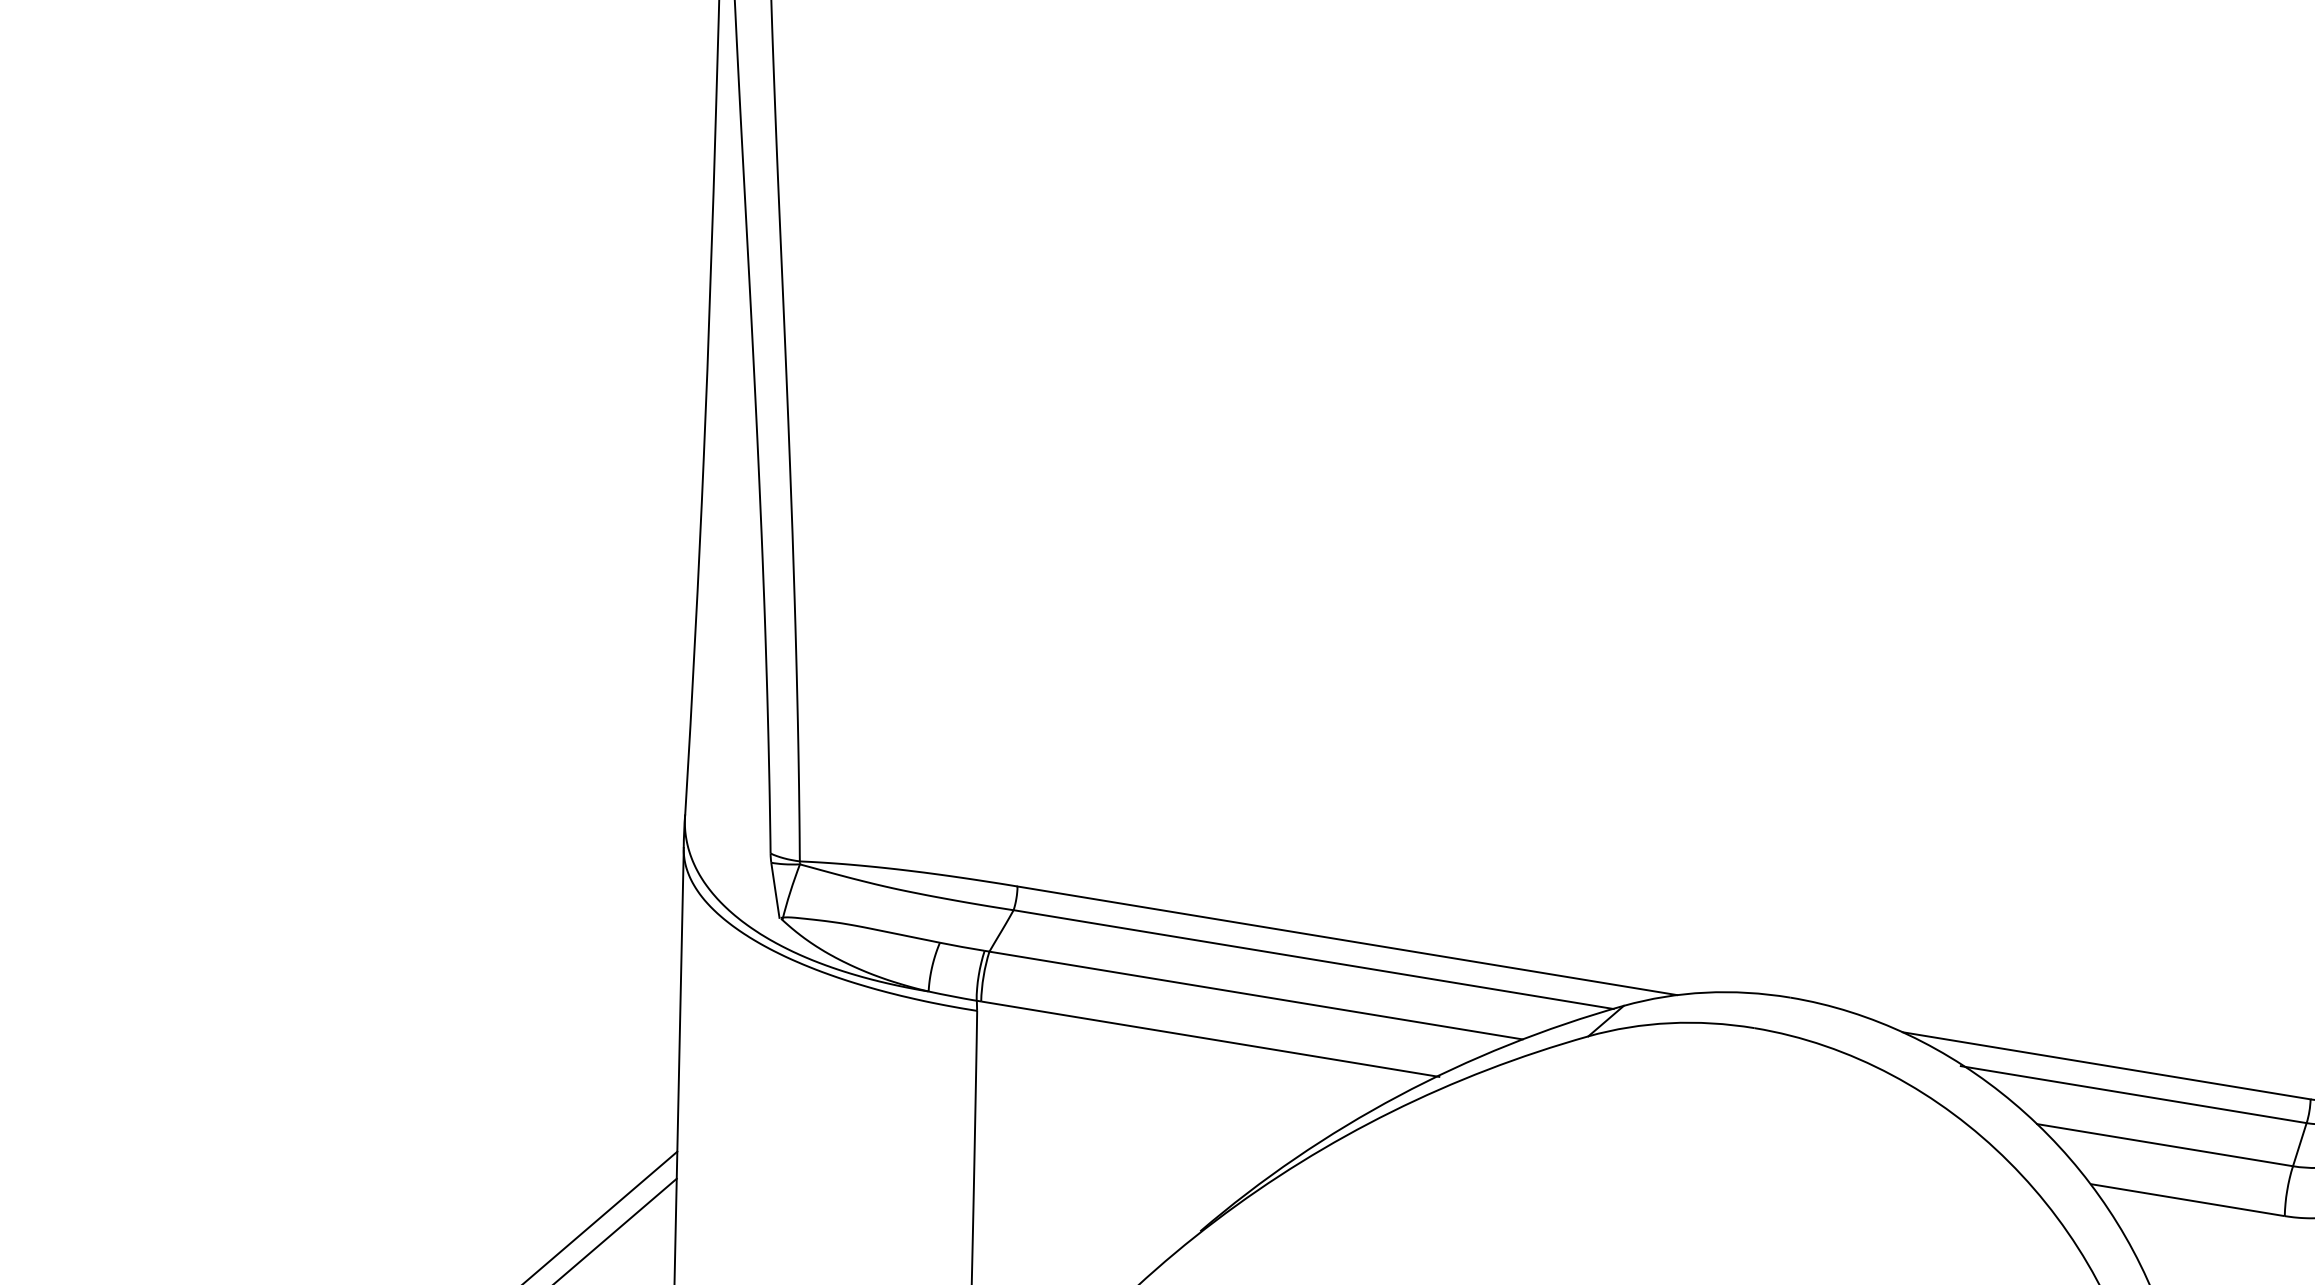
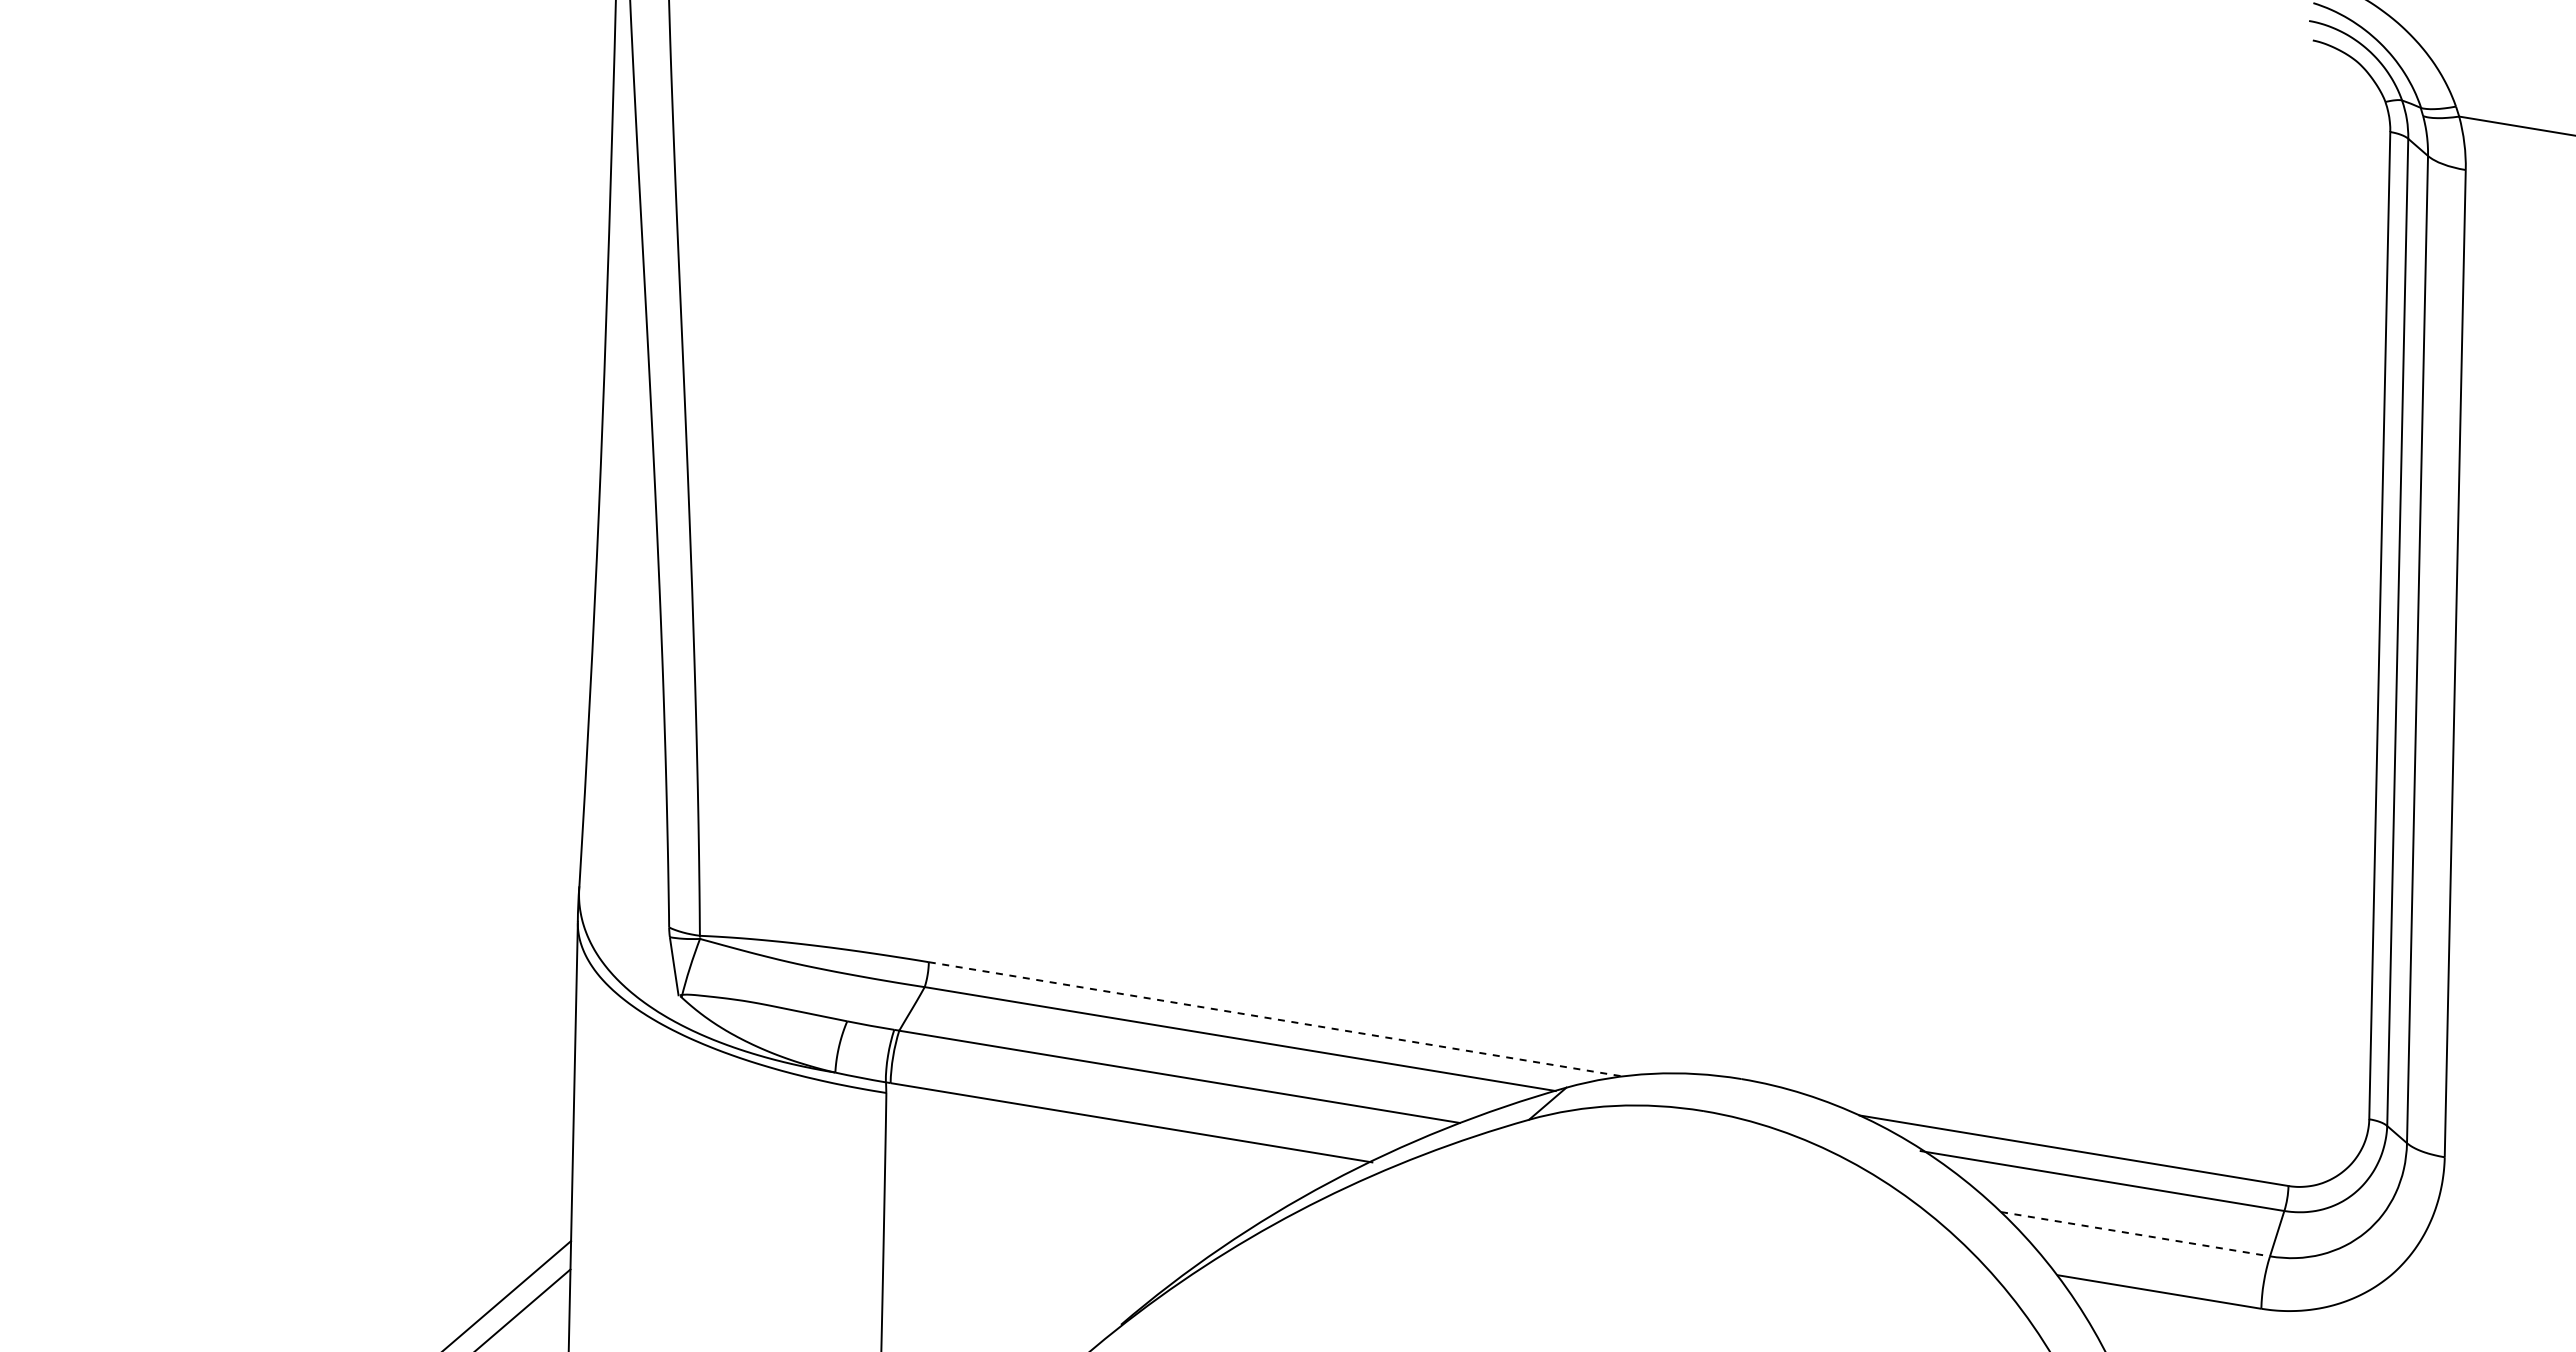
line: (1348, 940) -> (1276, 1019), solid -> dashed
line: (2166, 1145) -> (2136, 1234), solid -> dashed

